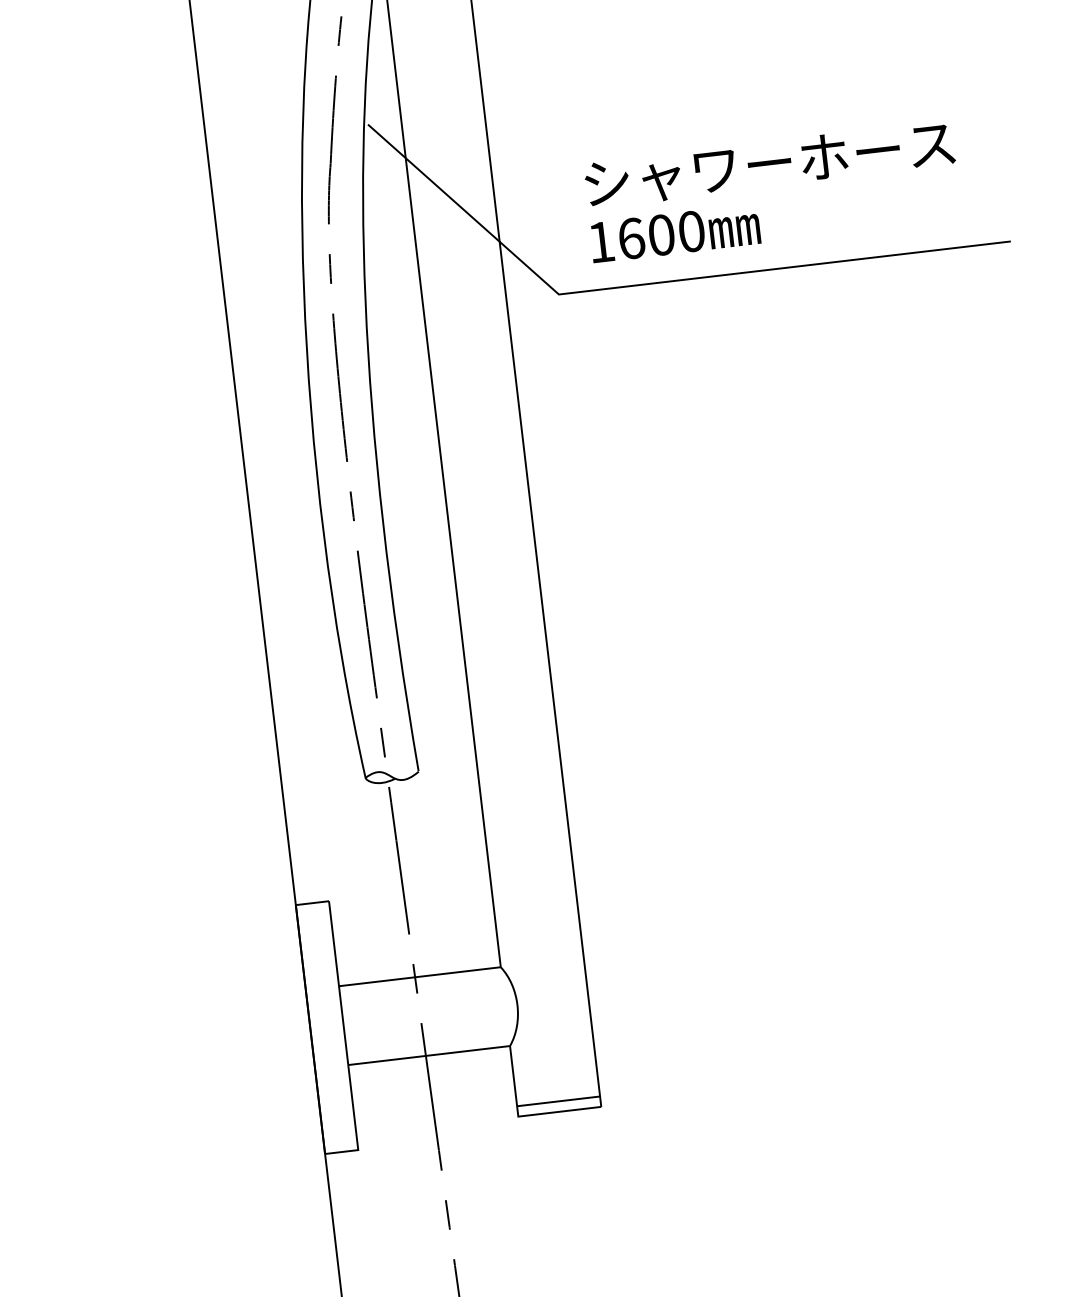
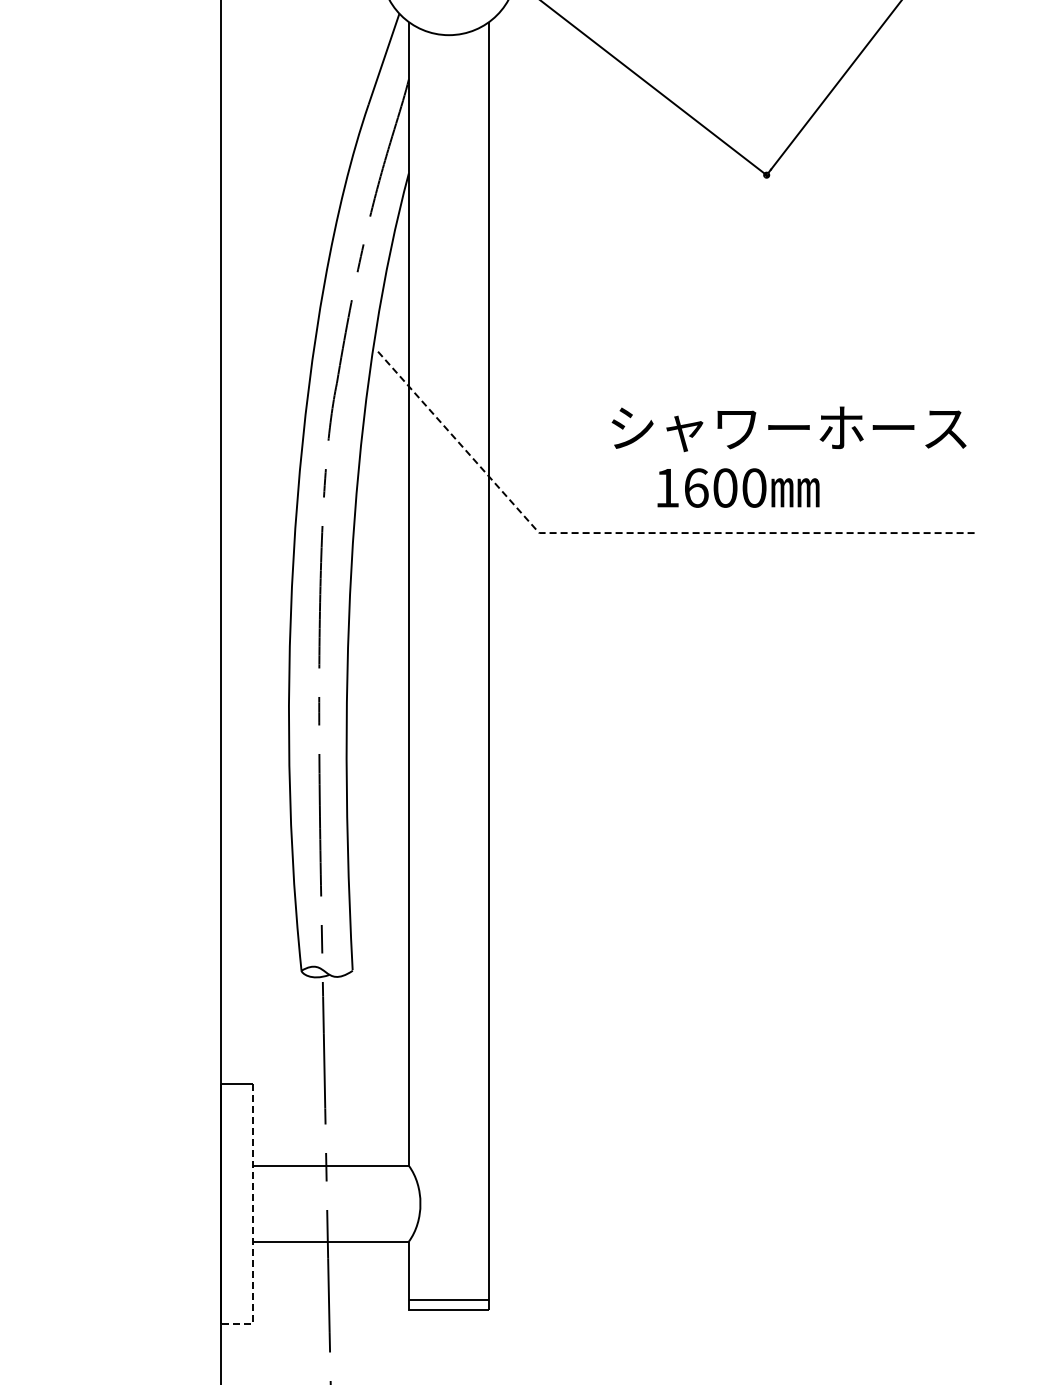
text: (769, 165) -> (788, 429), moved
text: (675, 232) -> (738, 487), moved
line: (657, 283) -> (634, 533), solid -> dashed
line: (346, 1042) -> (253, 1220), solid -> dashed

